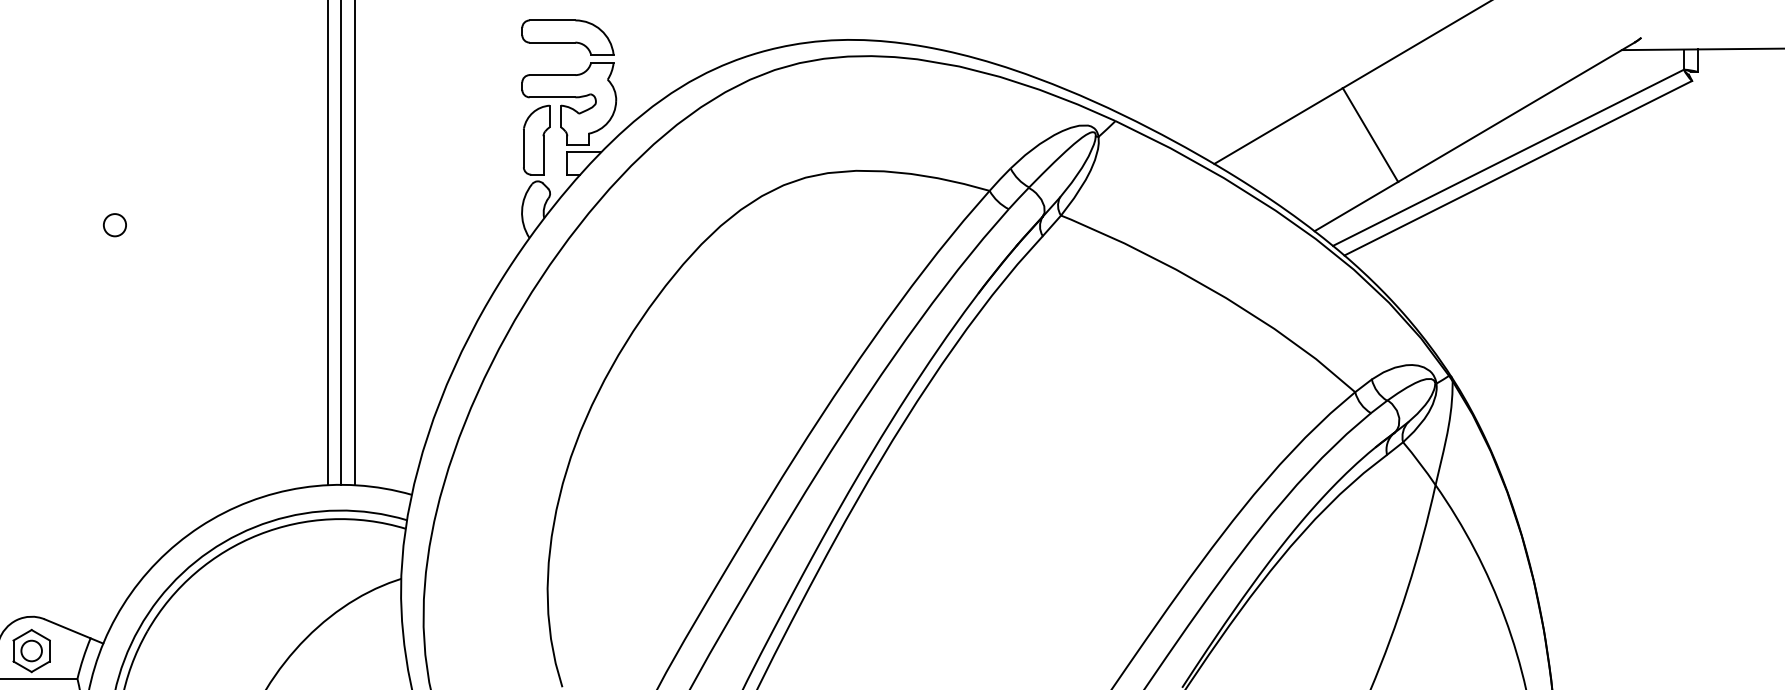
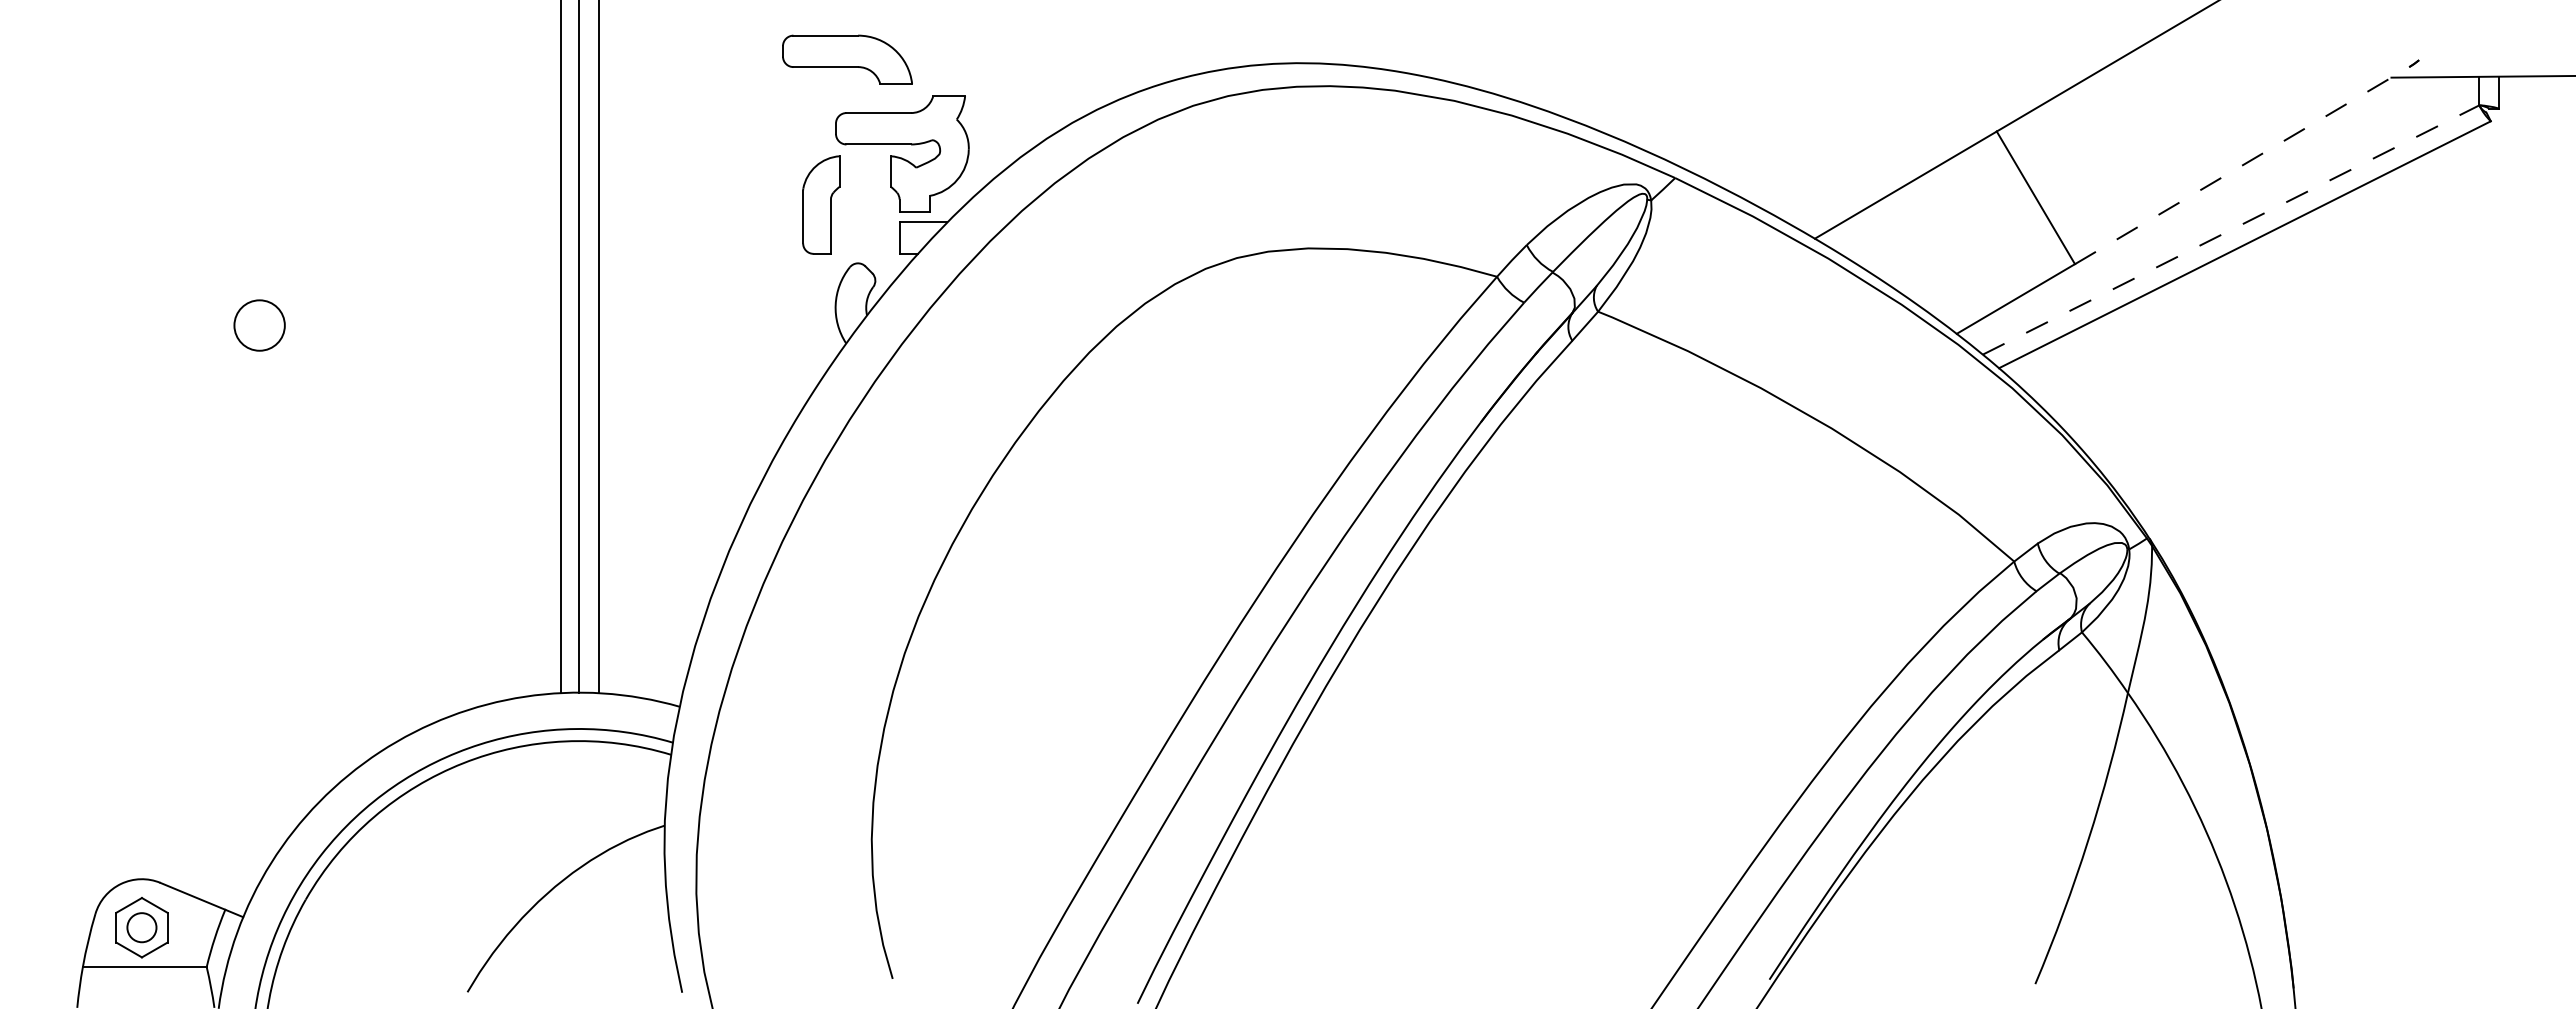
part: (567, 37) -> (847, 59), moved
line: (1516, 112) -> (2242, 165), solid -> dashed
part: (536, 139) -> (821, 204), moved
line: (1508, 158) -> (2231, 230), solid -> dashed
circle: (114, 224) -> (259, 324), size x1.6

